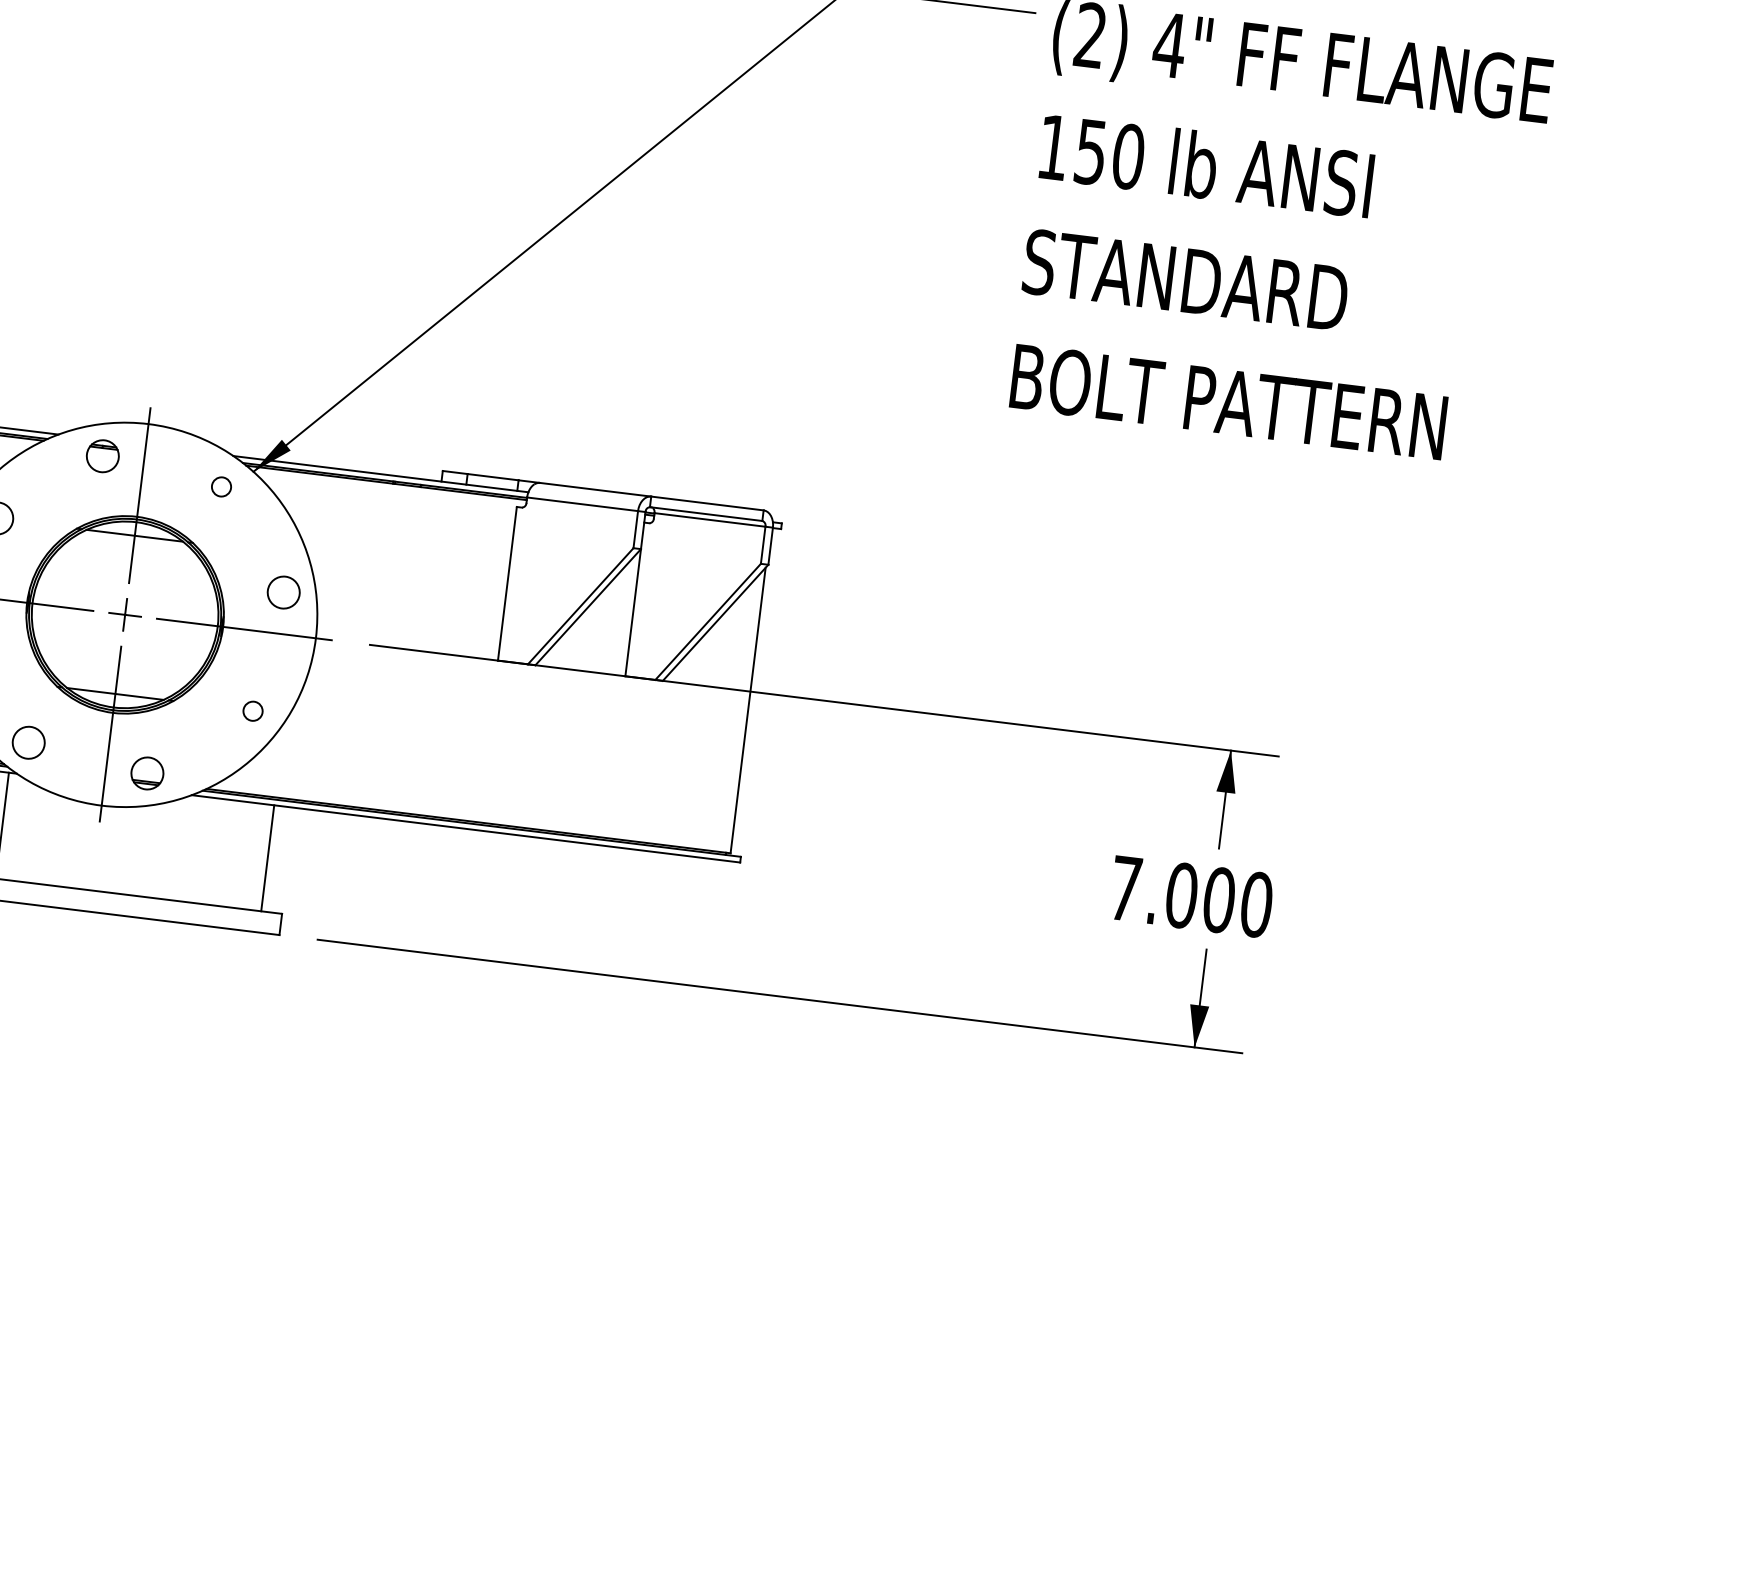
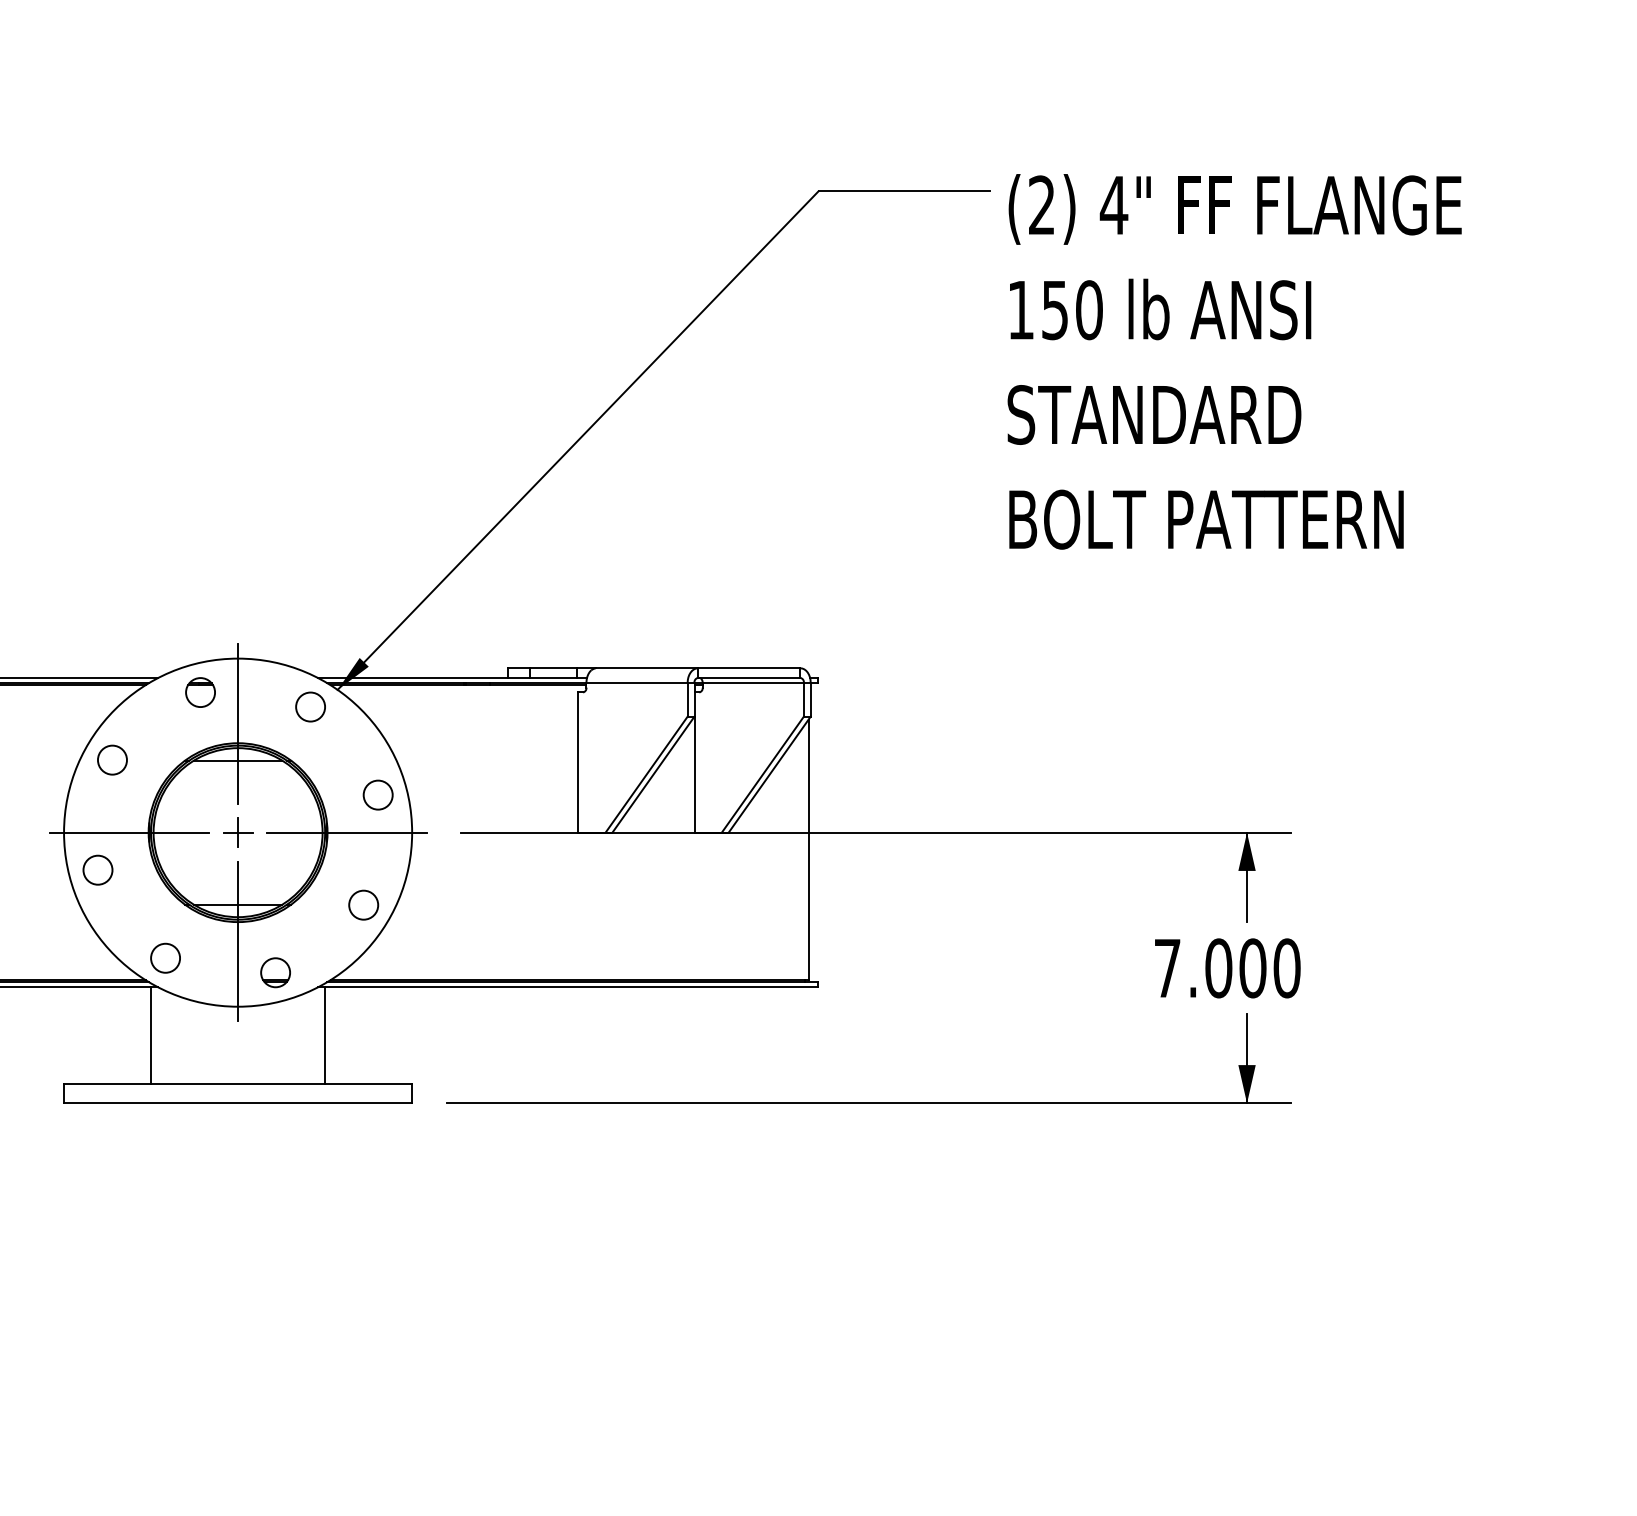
circle: (221, 486) -> (310, 706), size x1.67
circle: (252, 710) -> (363, 904), size x1.67
line: (268, 858) -> (325, 1035), moved

